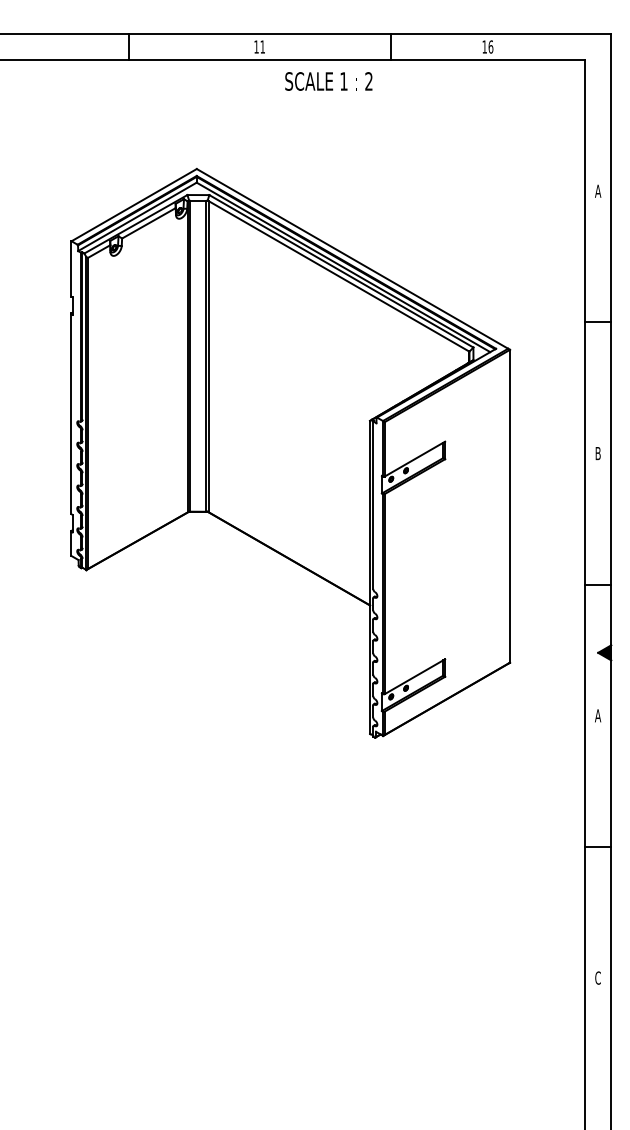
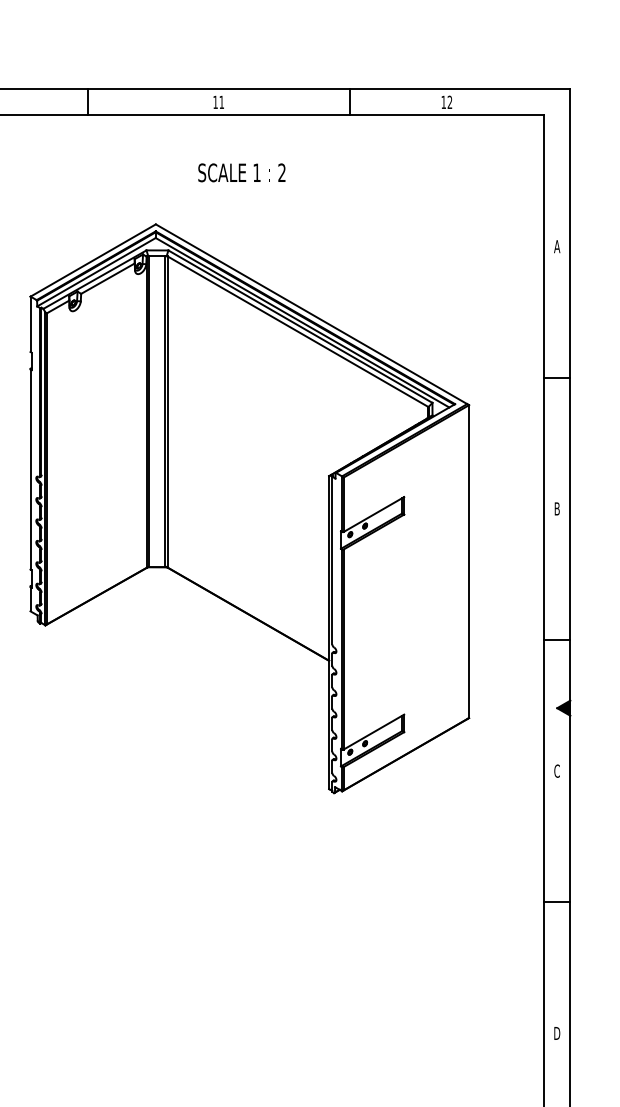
text: (490, 46) -> (449, 101), 16 -> 12
text: (328, 81) -> (241, 172), moved
text: (598, 715) -> (557, 770), A -> C
text: (598, 977) -> (557, 1032), C -> D

